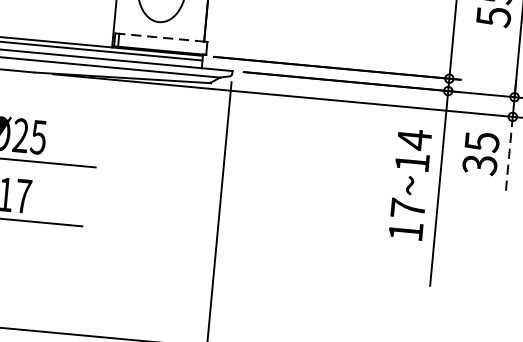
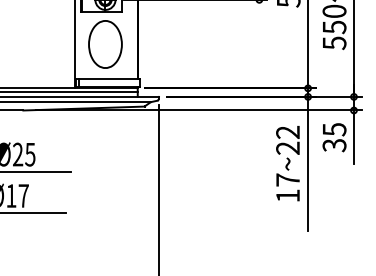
line: (161, 37) -> (108, 78), dashed -> solid
text: (412, 149) -> (287, 139), 17~14 -> 17~22
line: (508, 155) -> (353, 137), dashed -> solid

